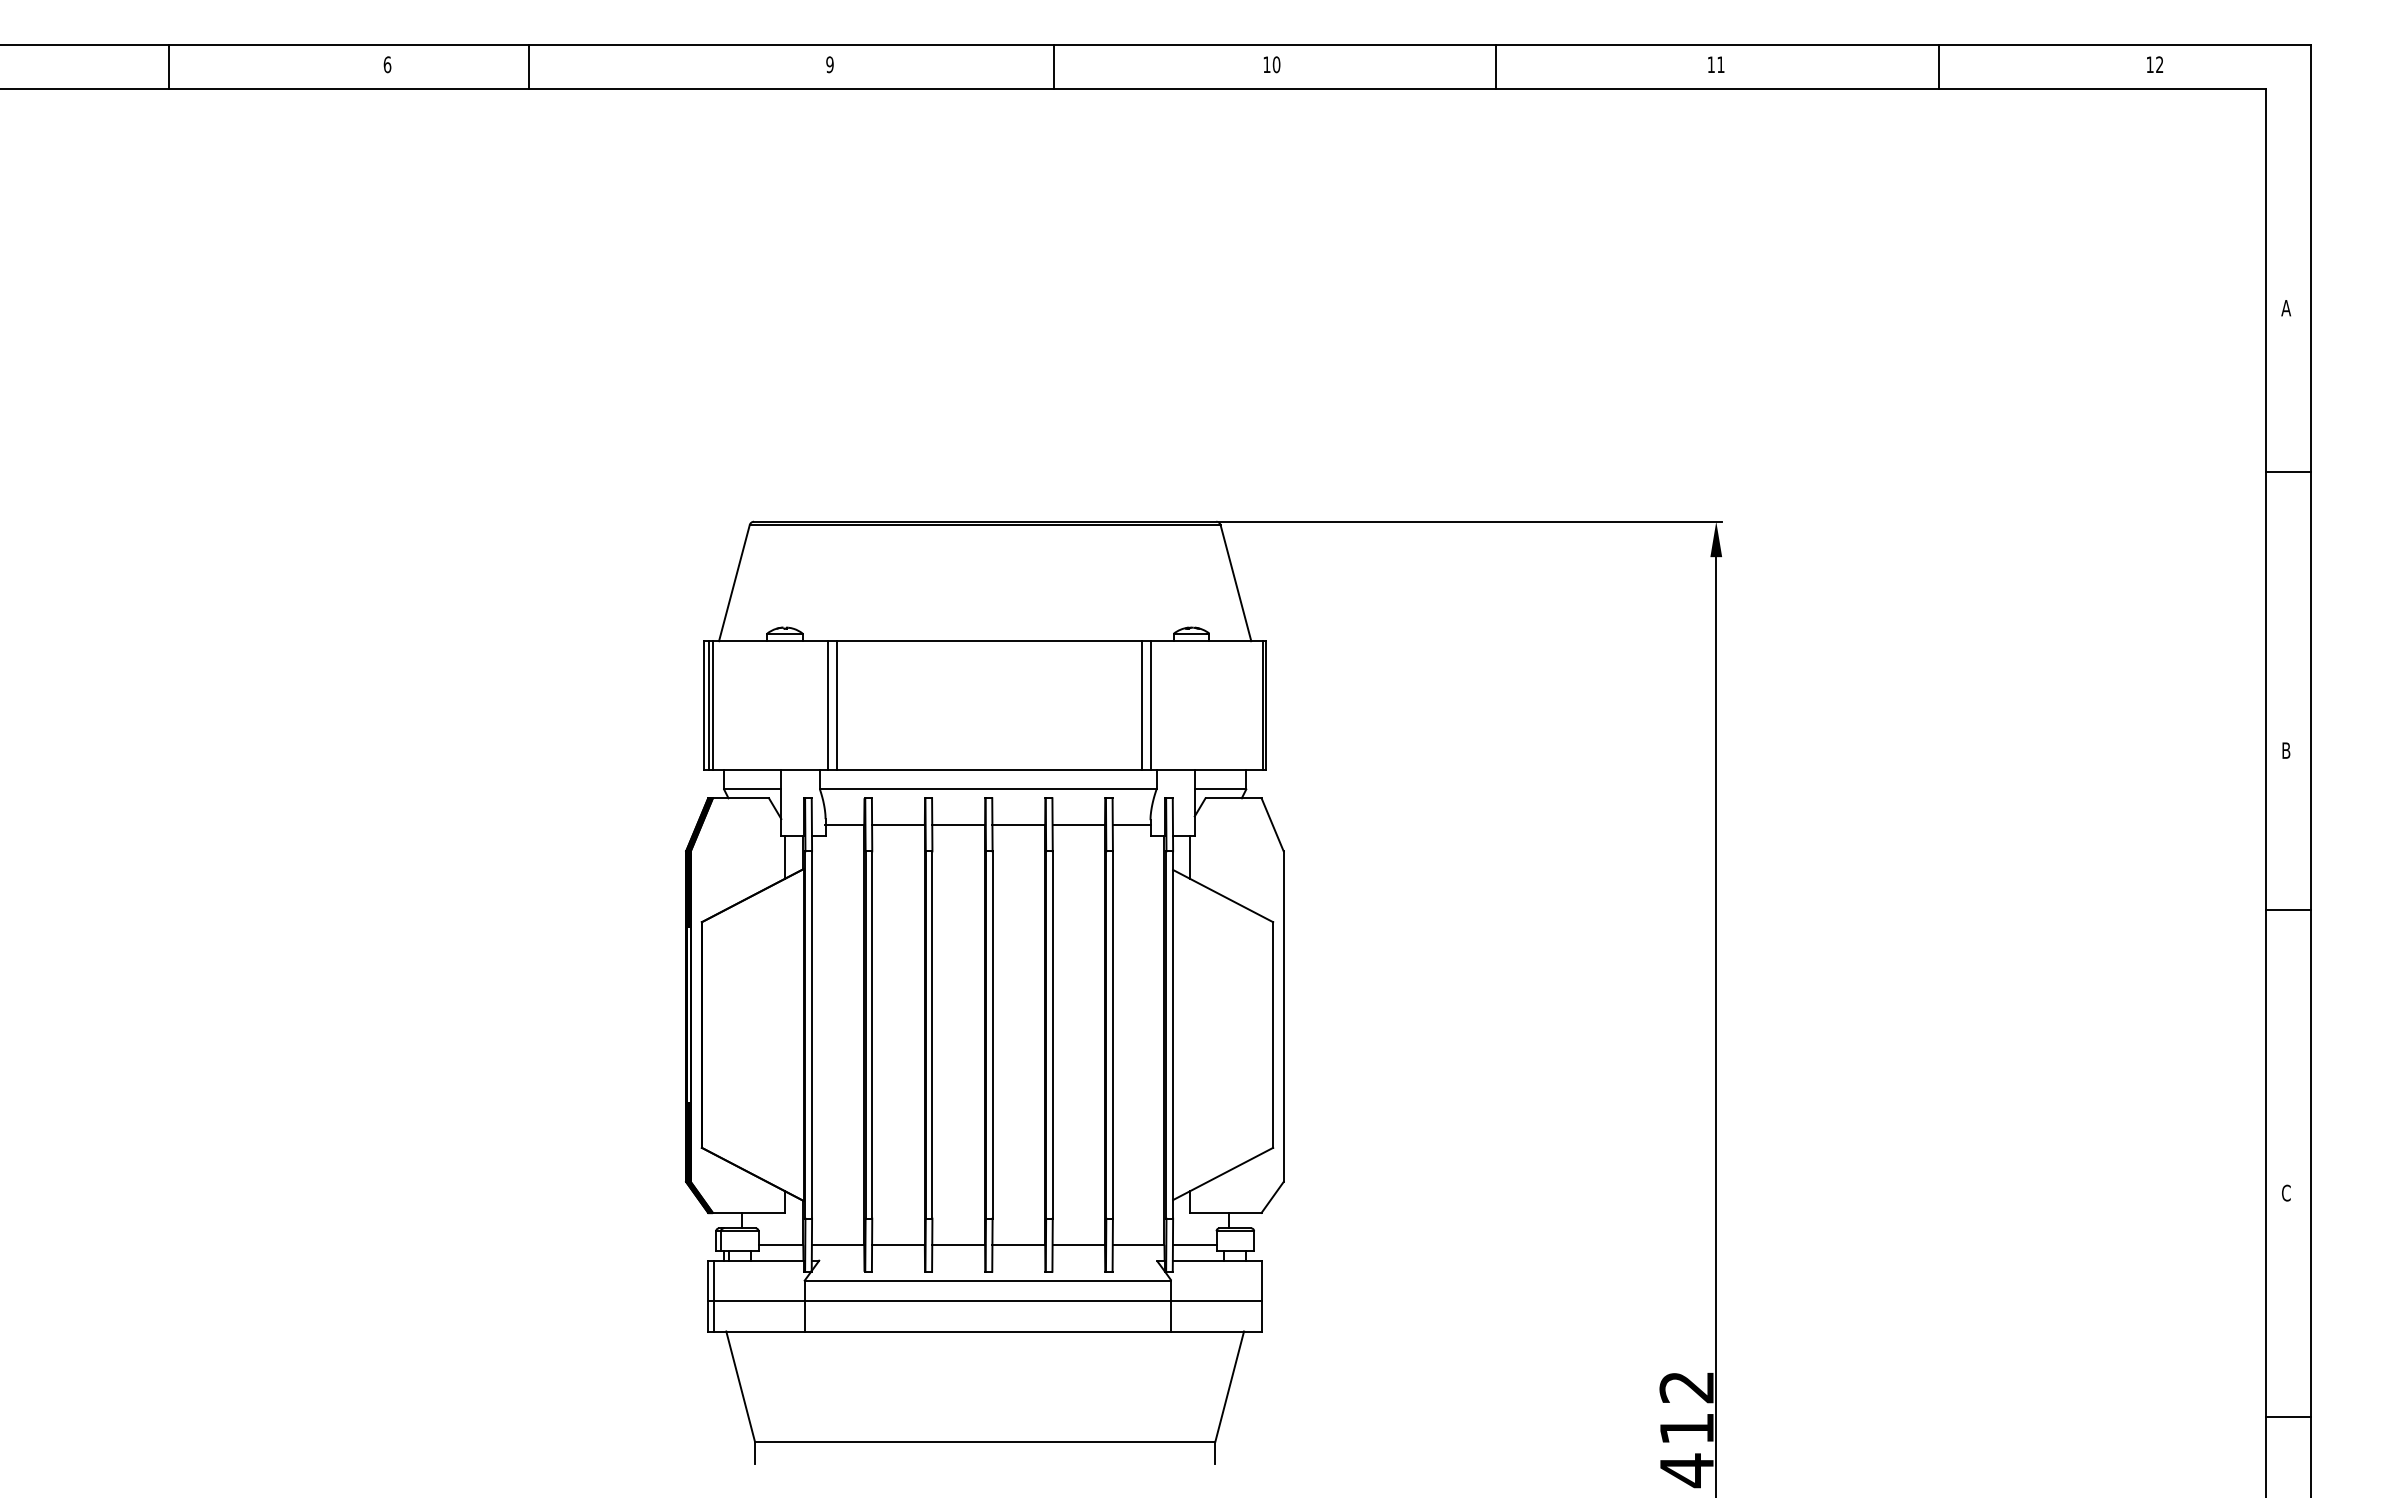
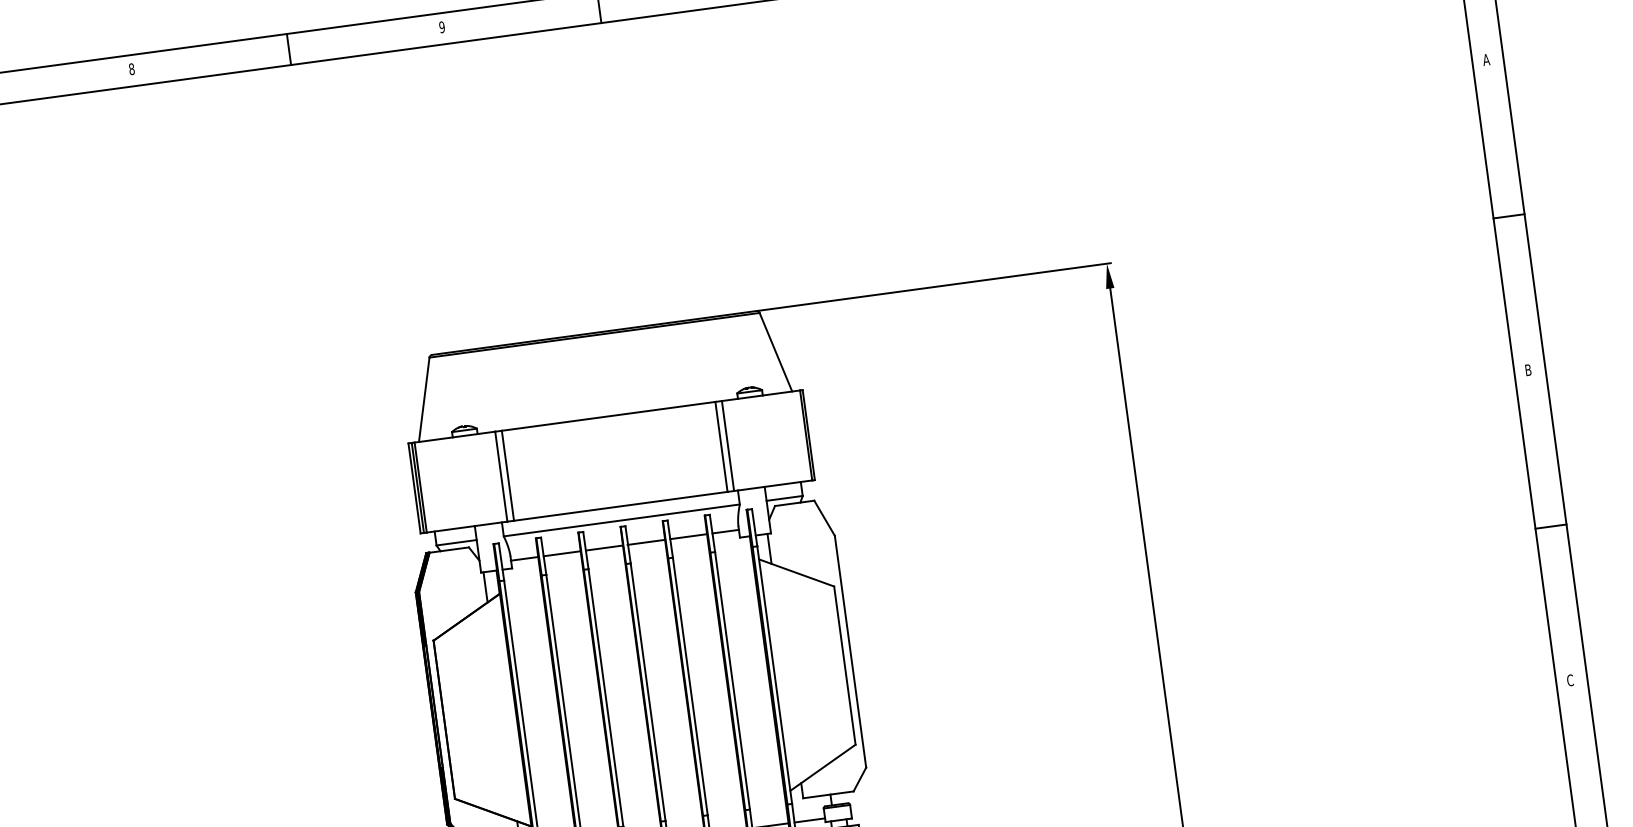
text: (387, 64) -> (131, 69), 6 -> 8
line: (529, 66) -> (289, 49), moved
line: (2288, 471) -> (1509, 216), moved
line: (2288, 910) -> (1551, 526), moved

